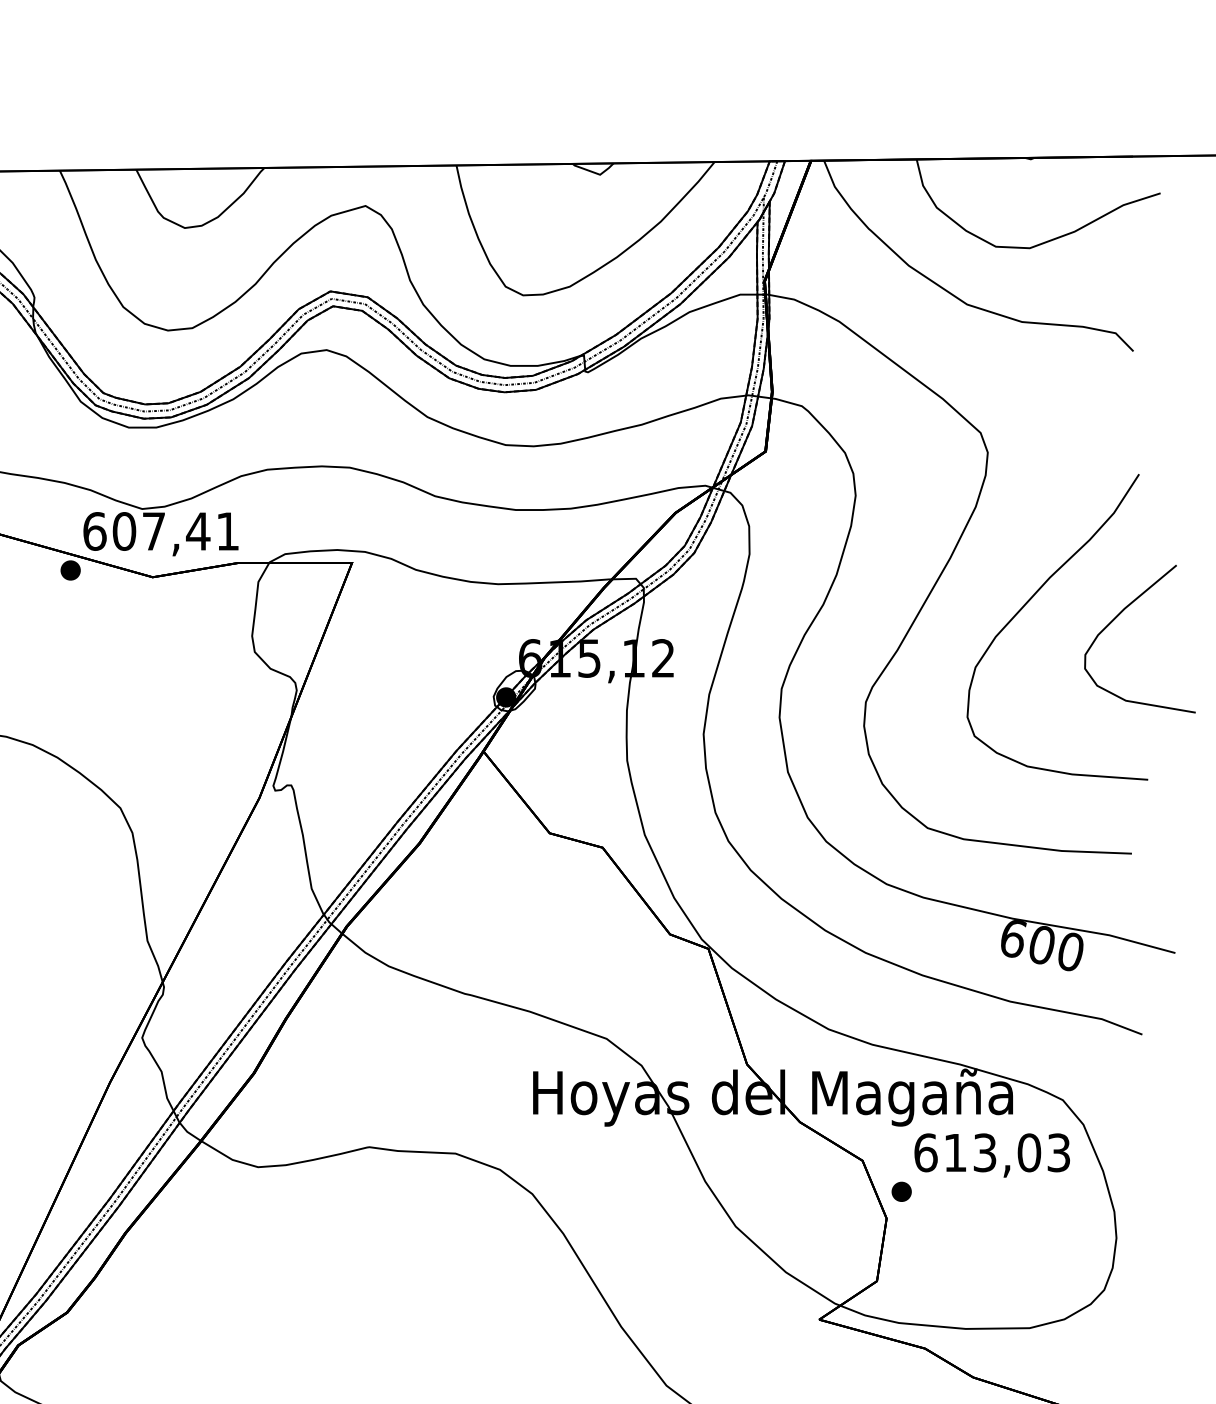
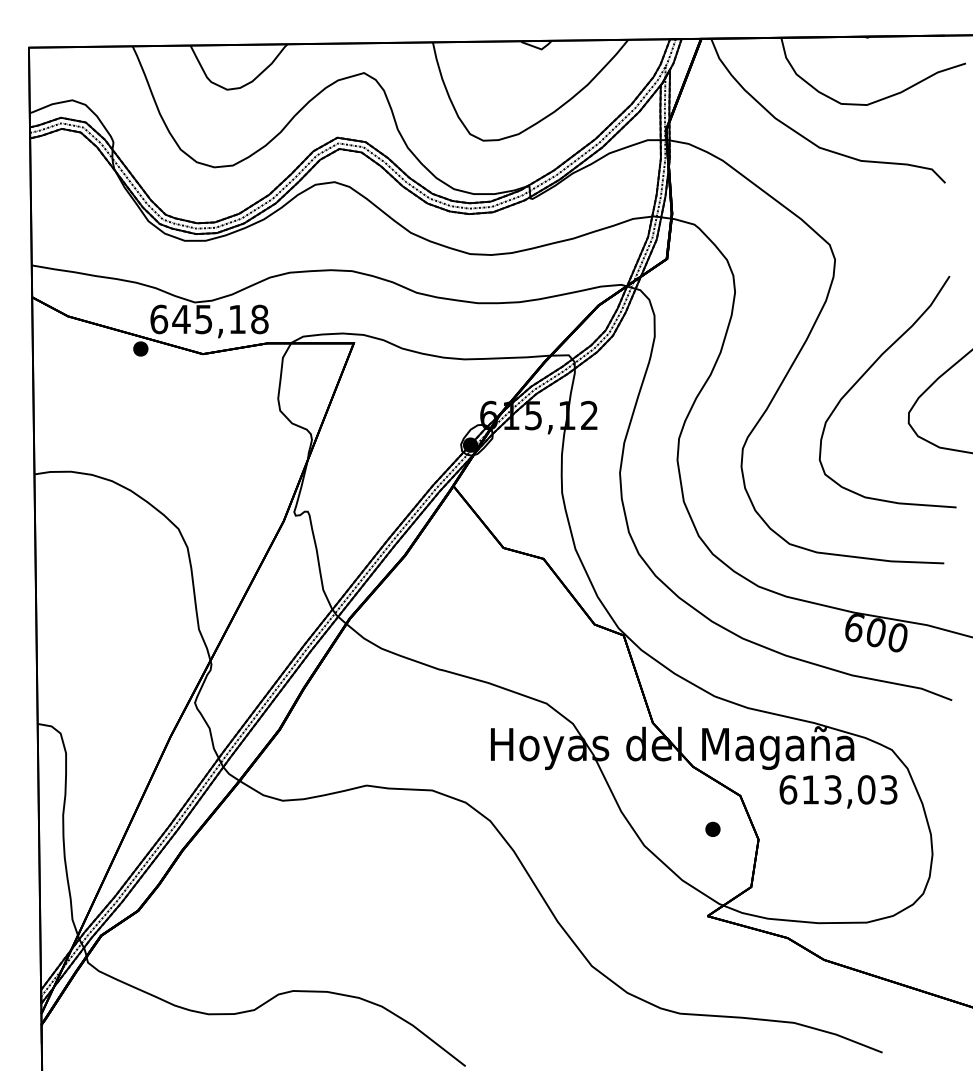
text: (175, 531) -> (220, 319), 607,41 -> 645,18
part: (901, 1190) -> (712, 828), moved

